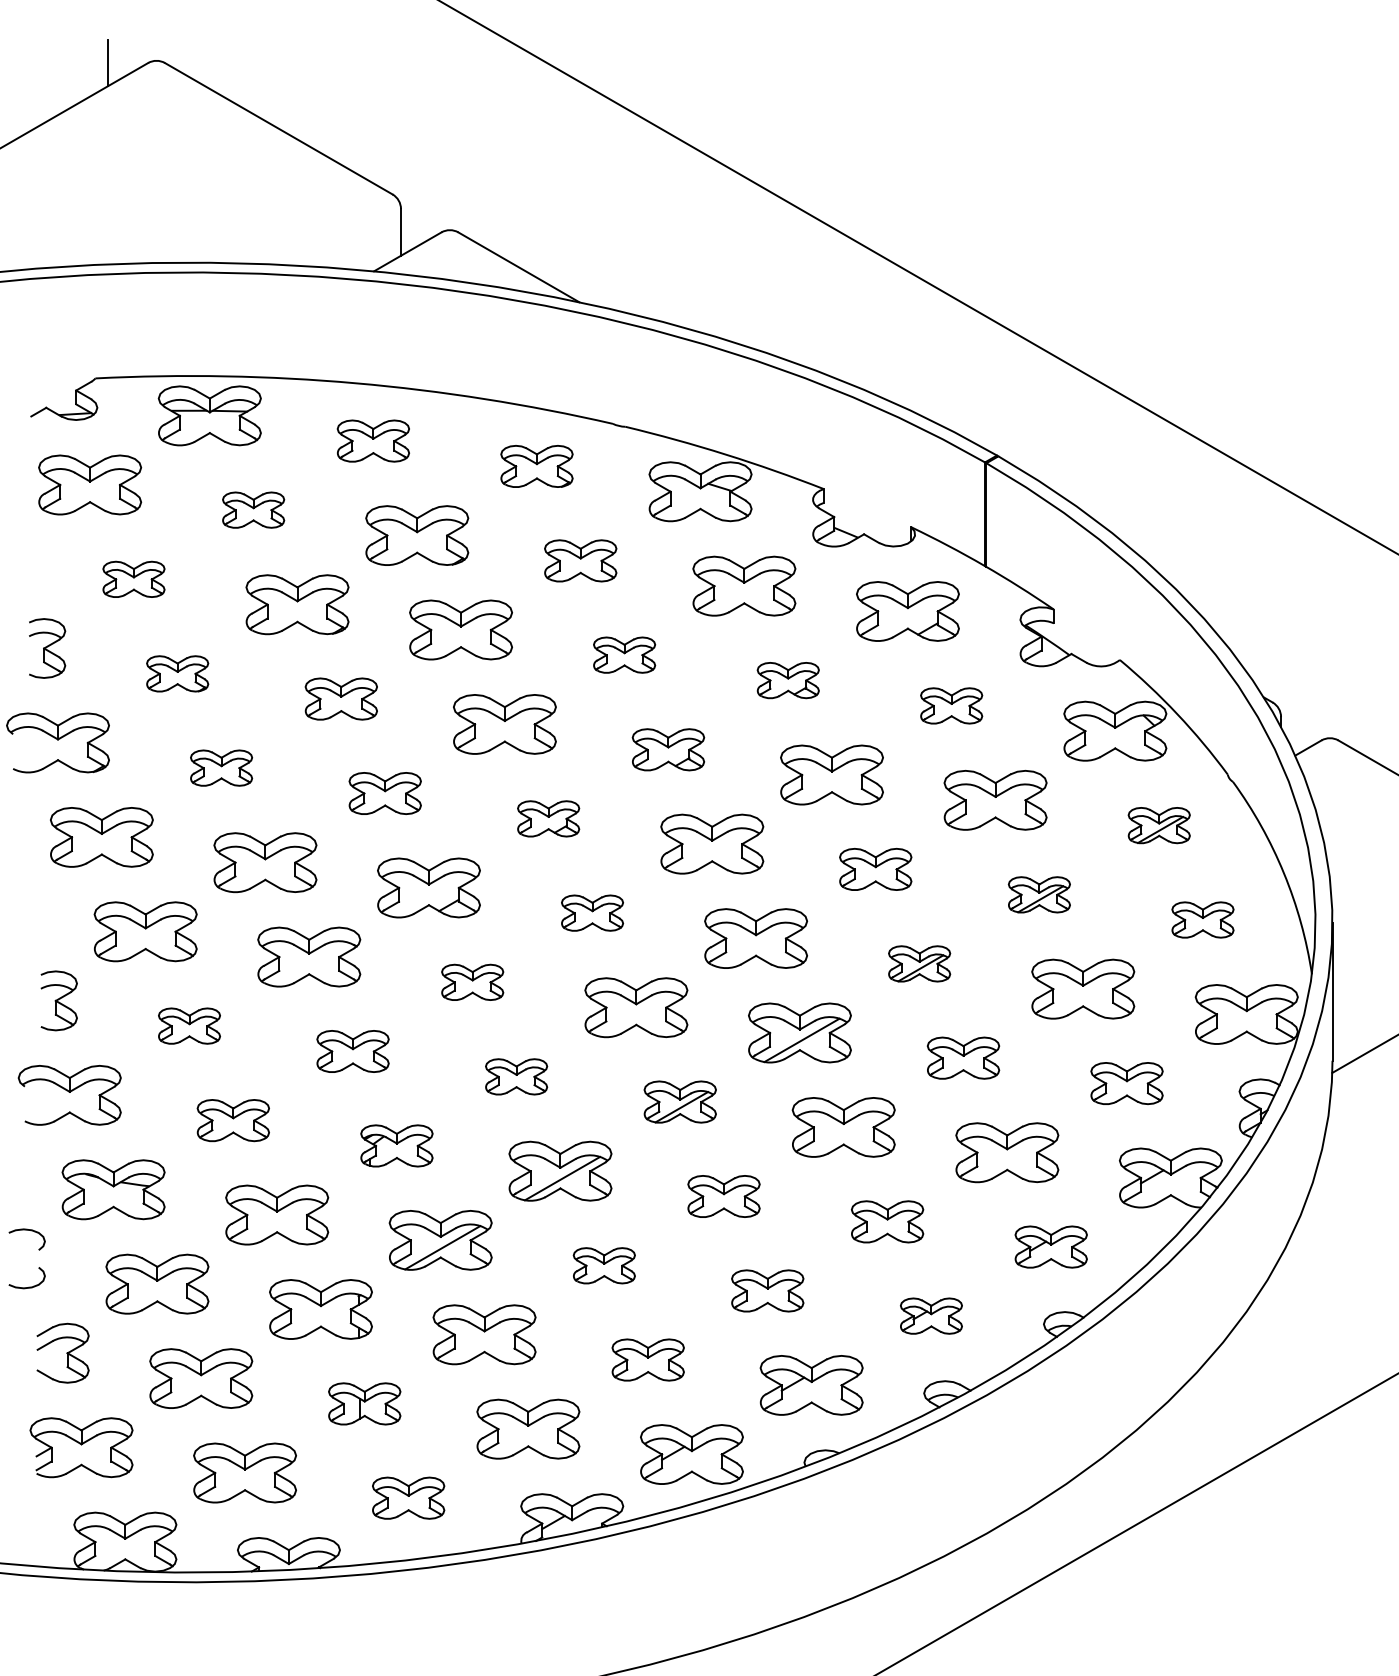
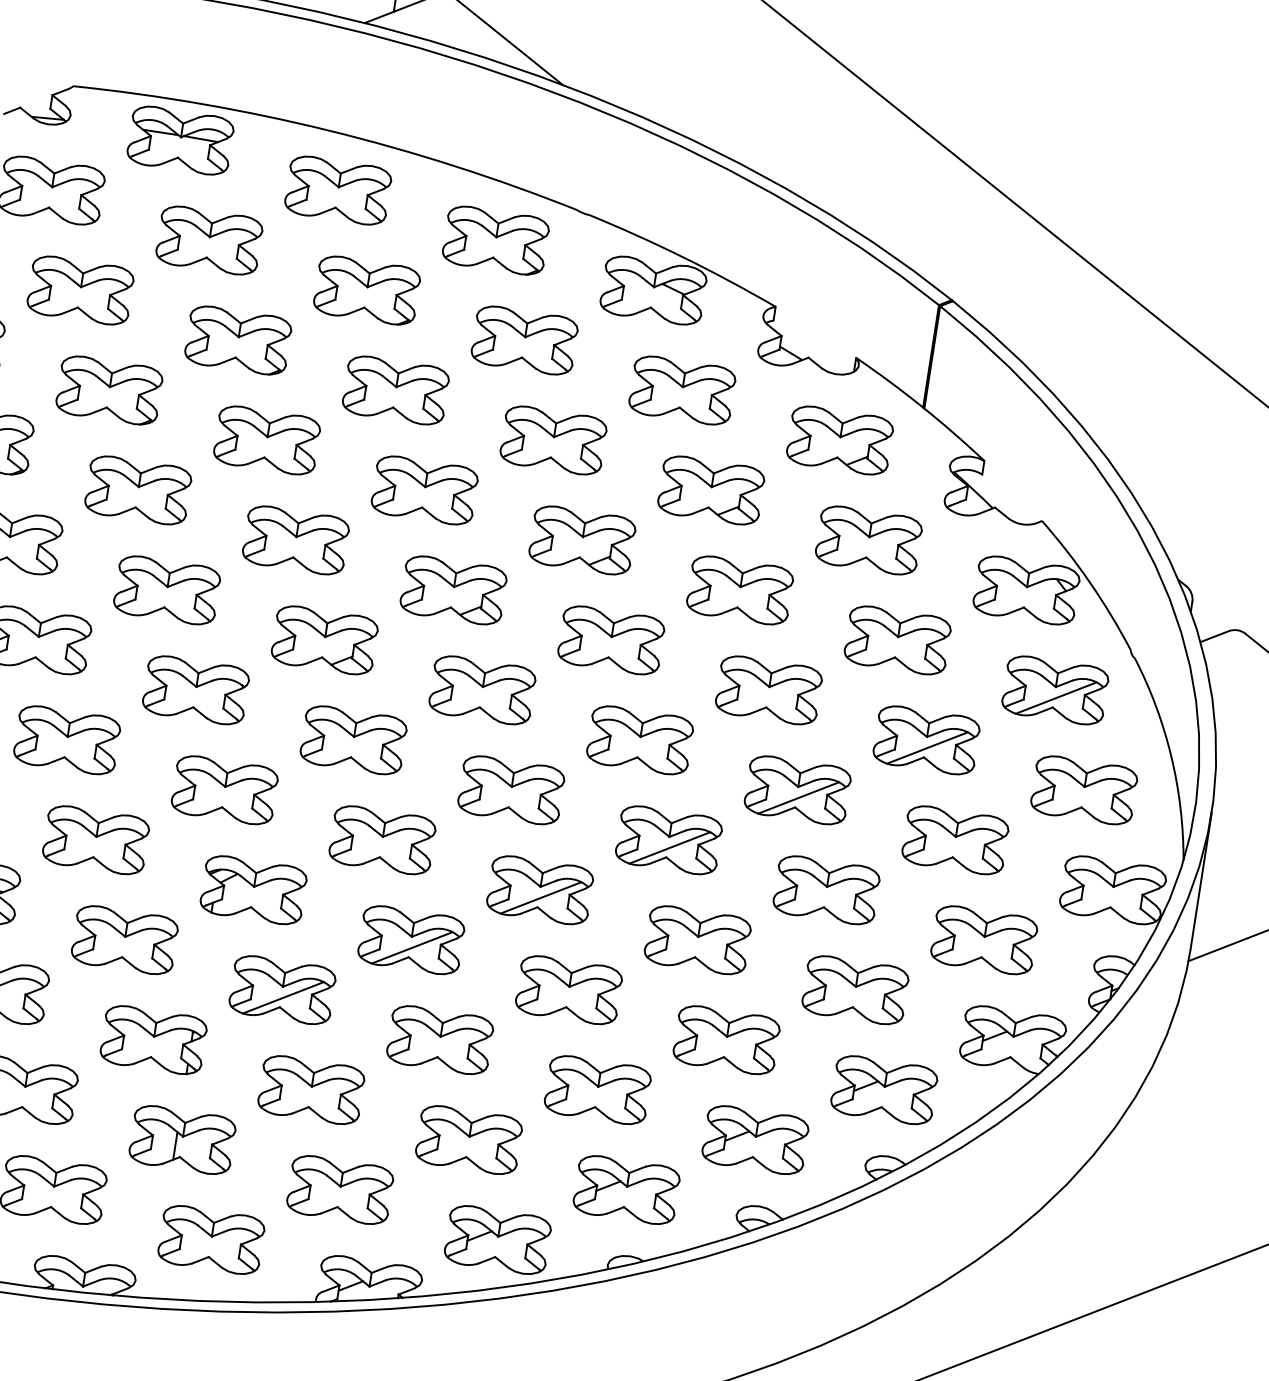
part: (373, 440) -> (338, 190), size x1.43
part: (536, 466) -> (495, 240), size x1.43
part: (253, 509) -> (209, 239), size x1.67
part: (580, 560) -> (524, 340), size x1.43
part: (133, 579) -> (80, 290), size x1.67
part: (624, 654) -> (553, 439), size x1.67
part: (177, 673) -> (109, 390), size x1.67
part: (788, 680) -> (711, 490), size x1.67
part: (341, 698) -> (267, 439), size x1.43
part: (951, 705) -> (868, 540), size x1.67
part: (668, 749) -> (582, 540), size x1.43
part: (221, 767) -> (138, 489), size x1.67
part: (385, 793) -> (296, 540), size x1.43
part: (548, 818) -> (453, 590), size x1.67
part: (1159, 825) -> (1055, 690), size x1.67
part: (875, 869) -> (768, 690), size x1.43
part: (1039, 894) -> (926, 740), size x1.67
part: (592, 912) -> (482, 689), size x1.67
part: (1202, 919) -> (1083, 789), size x1.67
part: (919, 963) -> (797, 789), size x1.67
part: (472, 982) -> (353, 740), size x1.67
part: (189, 1025) -> (67, 739), size x1.67
part: (352, 1051) -> (224, 790), size x1.43
part: (963, 1057) -> (826, 889), size x1.43
part: (516, 1076) -> (382, 839), size x1.67
part: (1126, 1083) -> (983, 940), size x1.43
part: (680, 1101) -> (540, 889), size x1.43
part: (233, 1120) -> (96, 840), size x1.43
part: (396, 1145) -> (253, 889), size x1.43
part: (723, 1196) -> (568, 990), size x1.43
part: (887, 1221) -> (726, 1039), size x1.43
part: (1051, 1246) -> (884, 1089), size x1.43
part: (604, 1265) -> (440, 1040), size x1.67
part: (767, 1290) -> (597, 1089), size x1.43
part: (931, 1315) -> (755, 1139), size x1.67
part: (648, 1359) -> (469, 1139), size x1.43
part: (364, 1403) -> (182, 1139), size x1.43
part: (408, 1497) -> (211, 1239), size x1.43

